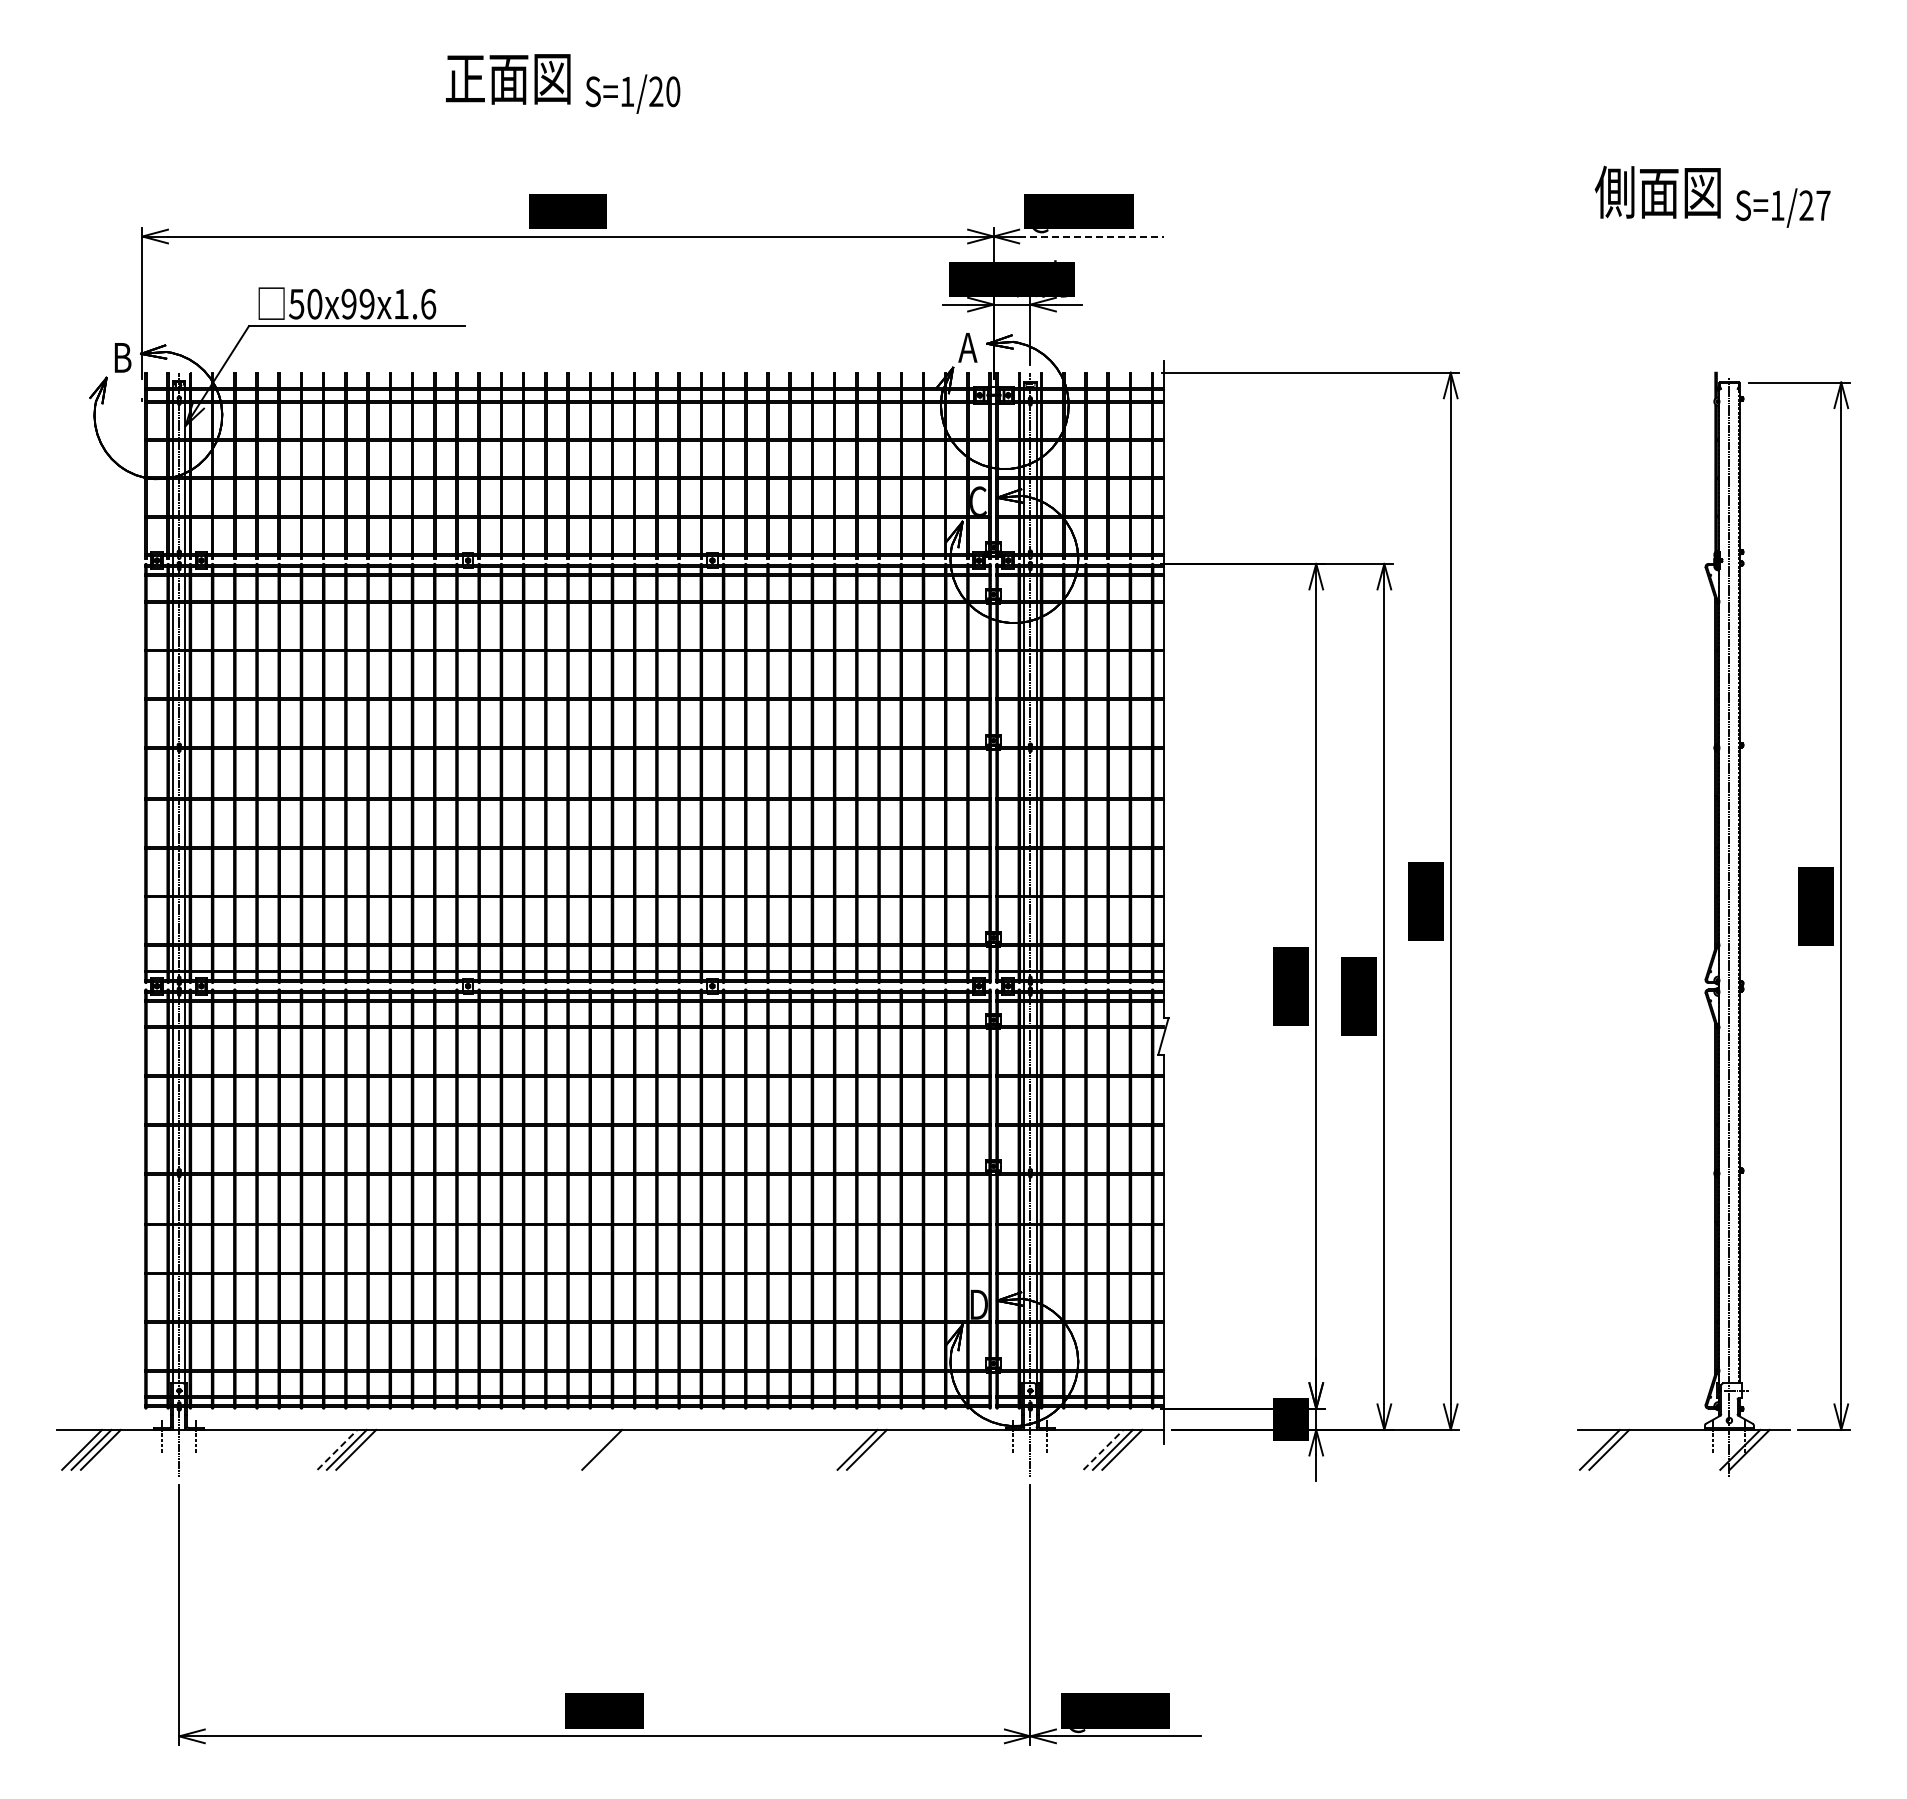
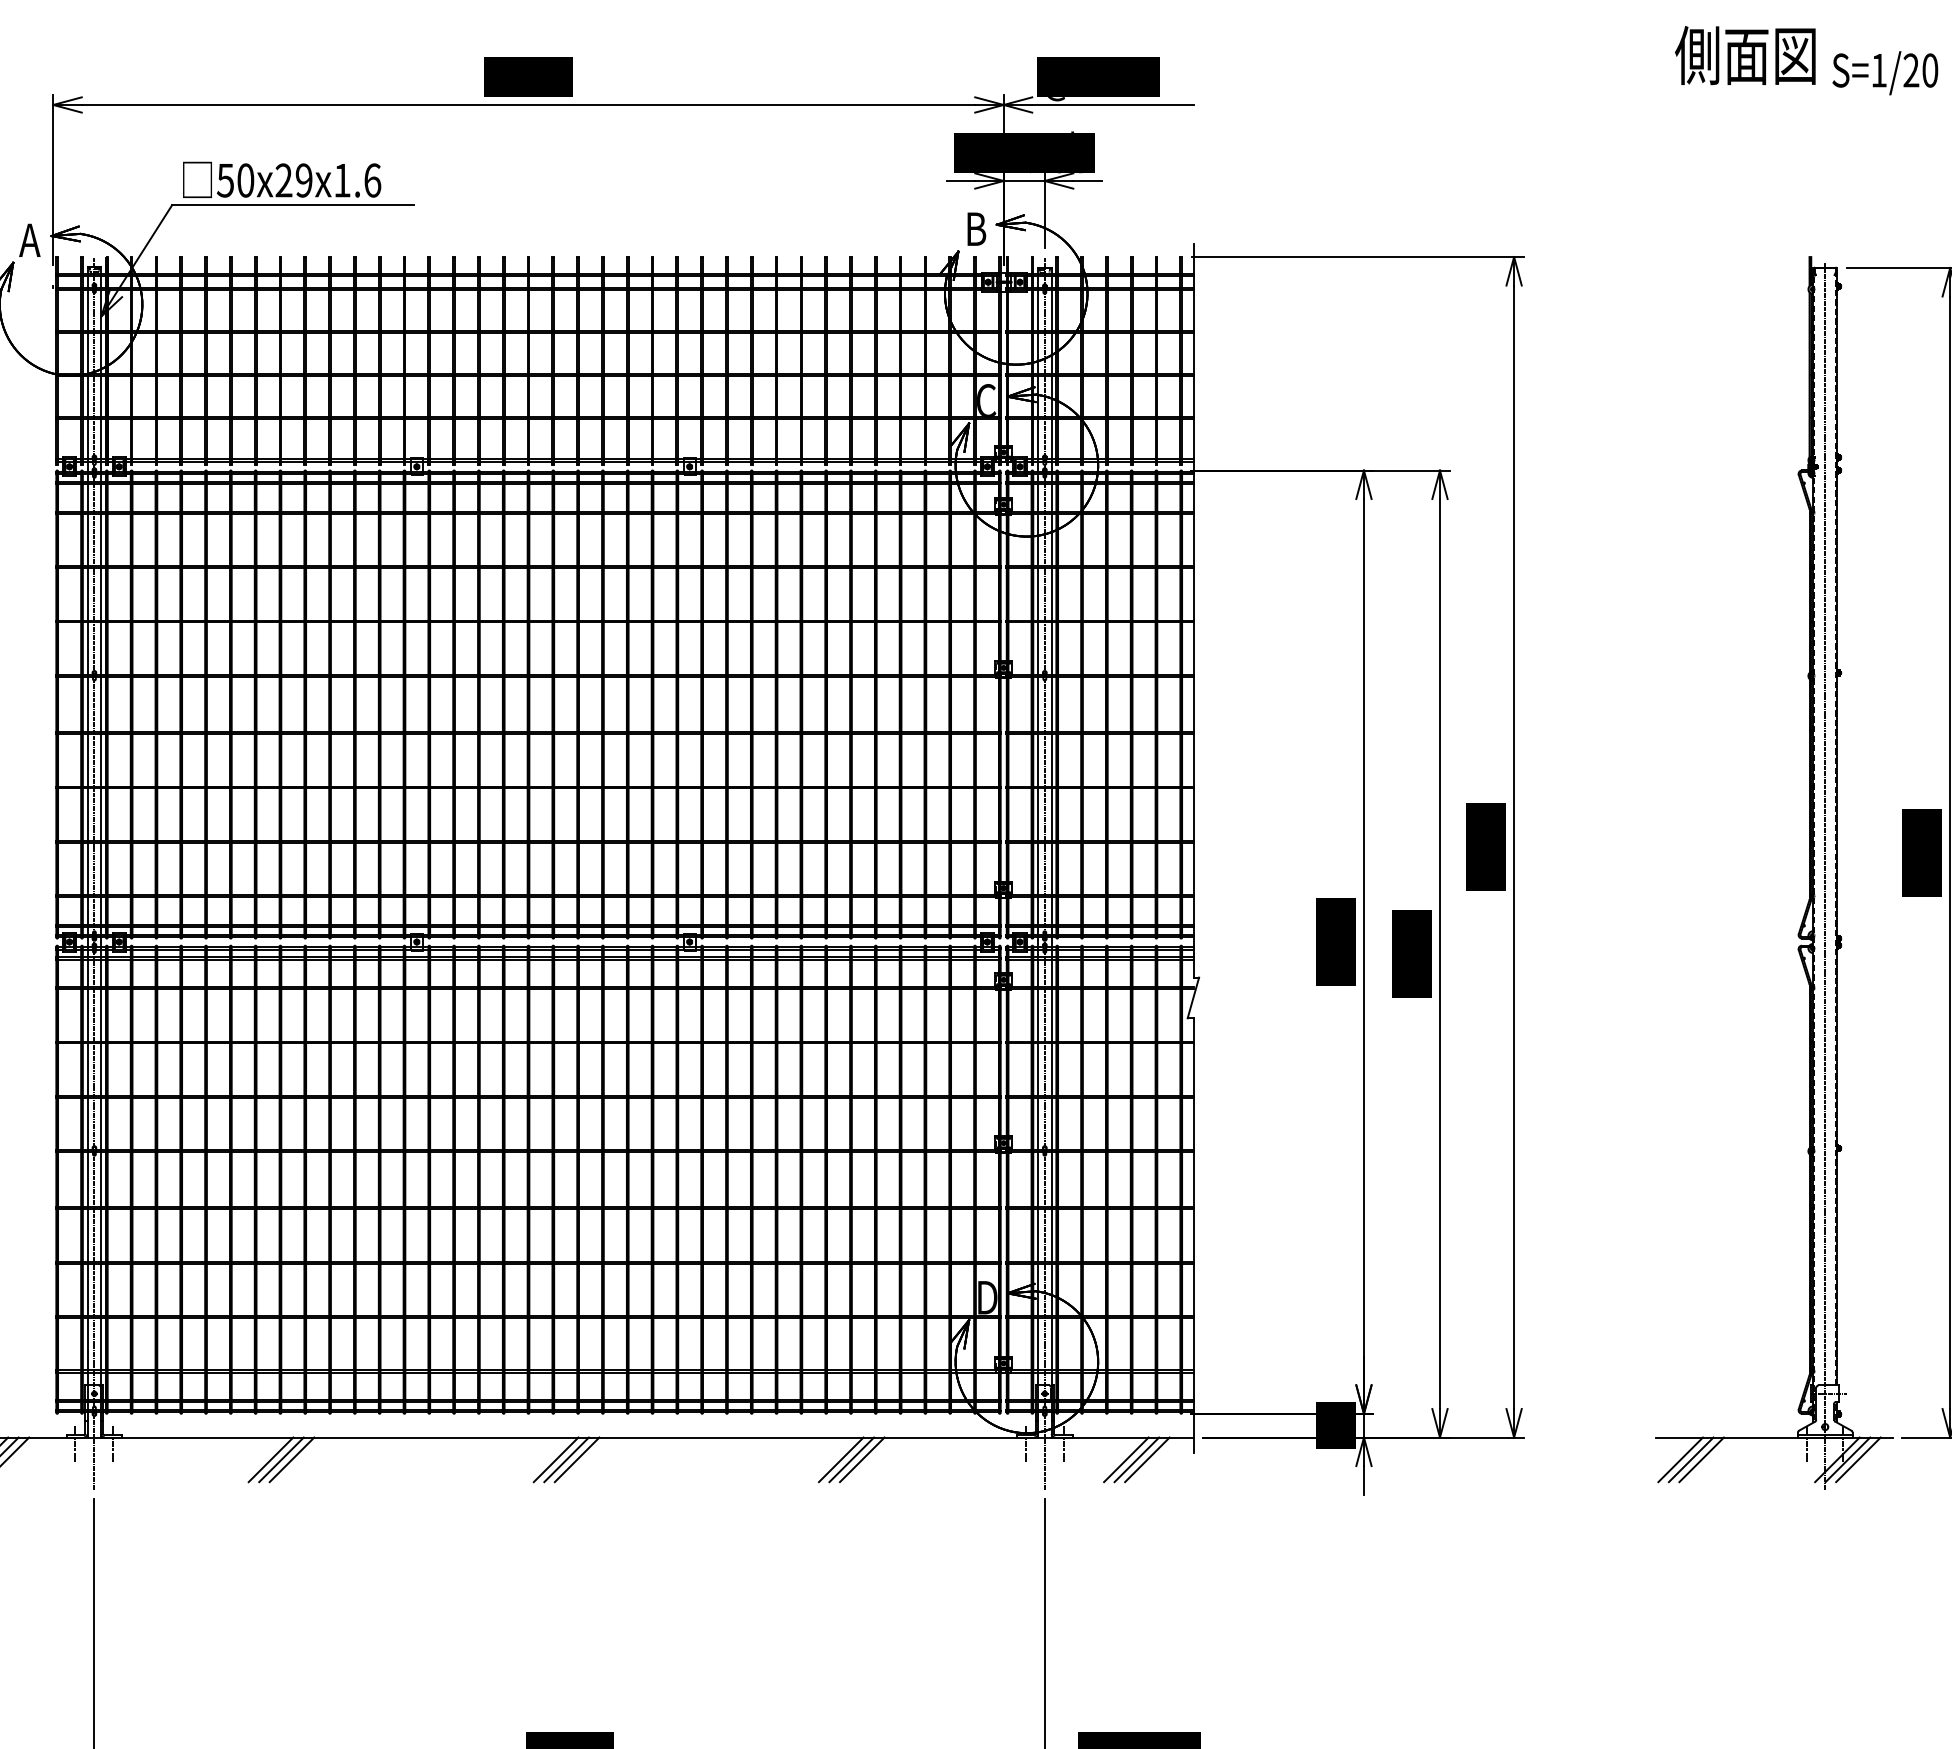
text: (1823, 205) -> (1930, 70), S=1/27 -> S=1/20
line: (1091, 236) -> (1112, 104), dashed -> solid
text: (348, 304) -> (283, 180), 50x99x1.6 -> 50x29x1.6
text: (967, 347) -> (974, 228), A -> B
text: (121, 357) -> (29, 240), B -> A
line: (337, 1449) -> (271, 1459), dashed -> solid
line: (592, 1449) -> (555, 1459), added
line: (611, 1449) -> (577, 1459), added
line: (848, 1449) -> (841, 1459), added
line: (1103, 1449) -> (1126, 1459), dashed -> solid
line: (1618, 1449) -> (1701, 1459), added
line: (1759, 1449) -> (1858, 1459), added

